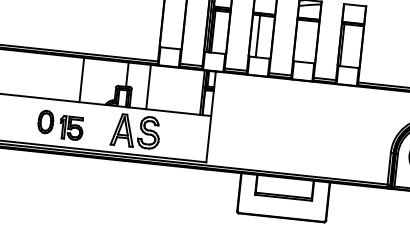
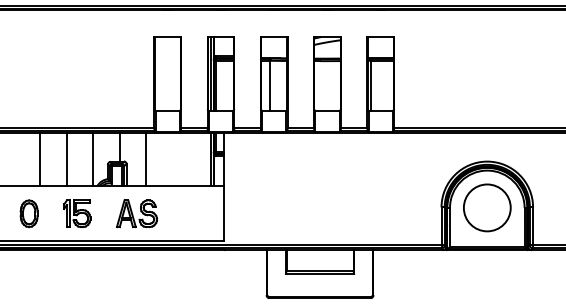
line: (59, 77) -> (39, 159), added
line: (104, 82) -> (93, 159), added
part: (71, 127) -> (77, 213), moved
part: (136, 131) -> (137, 213), size x0.71

